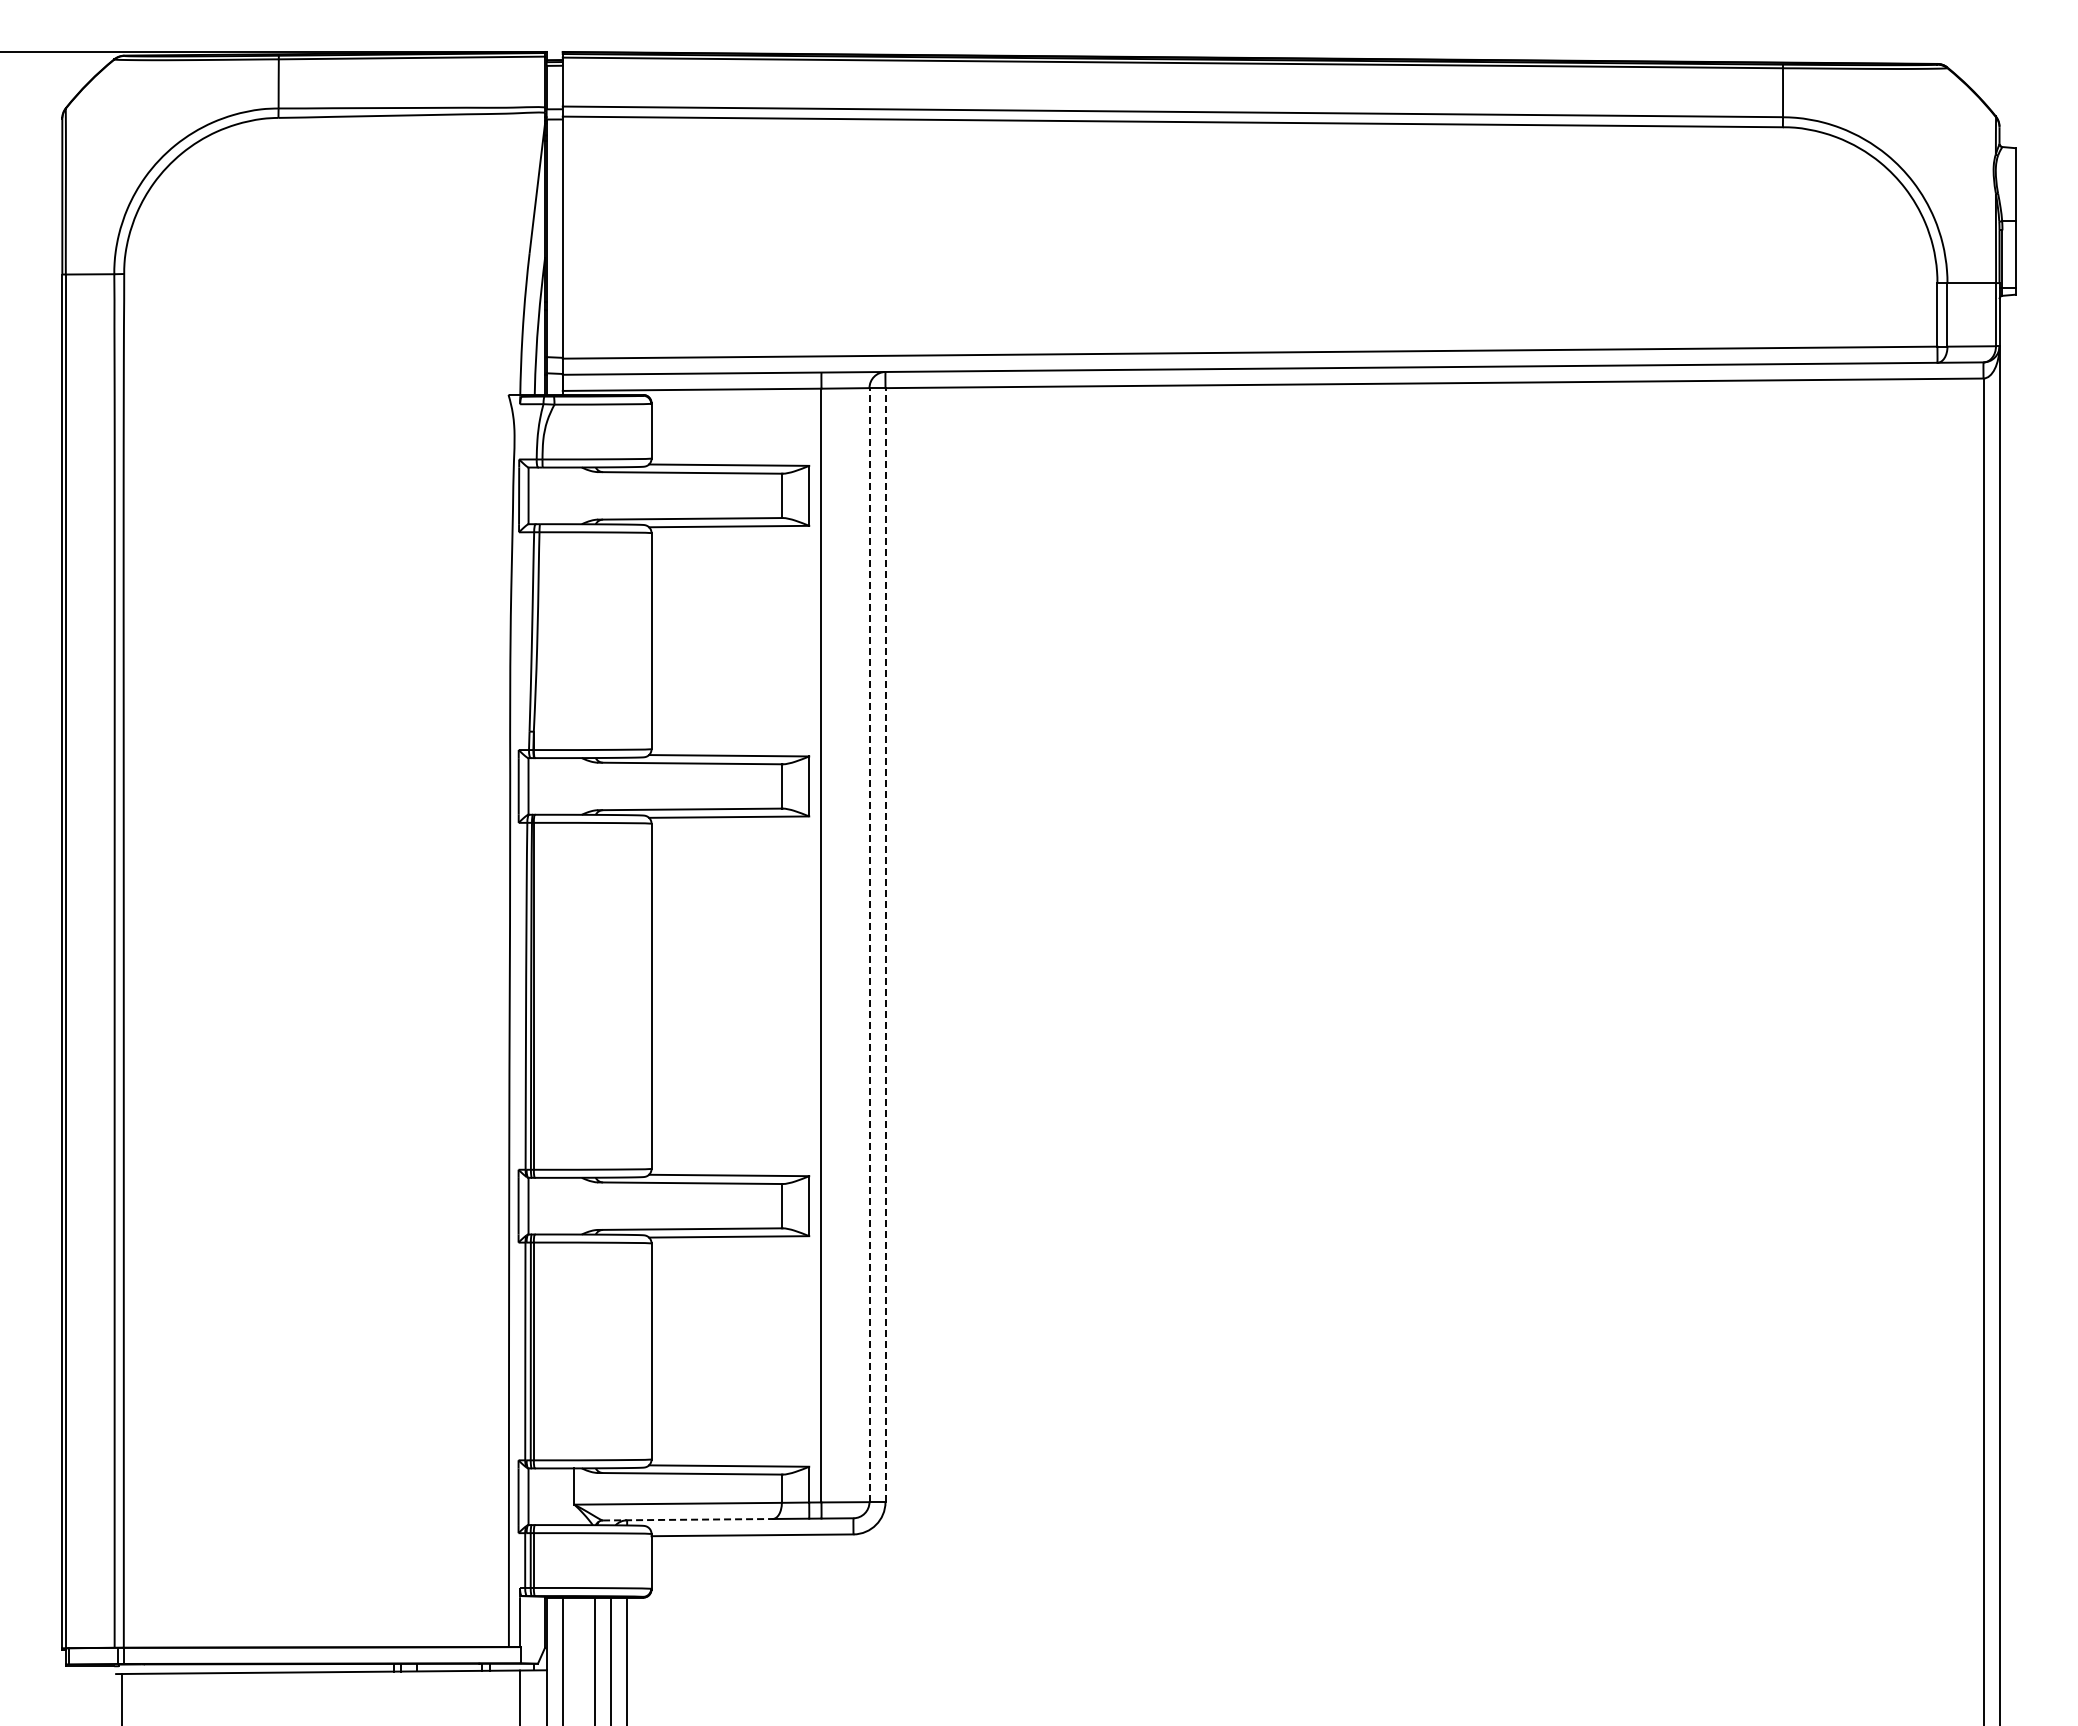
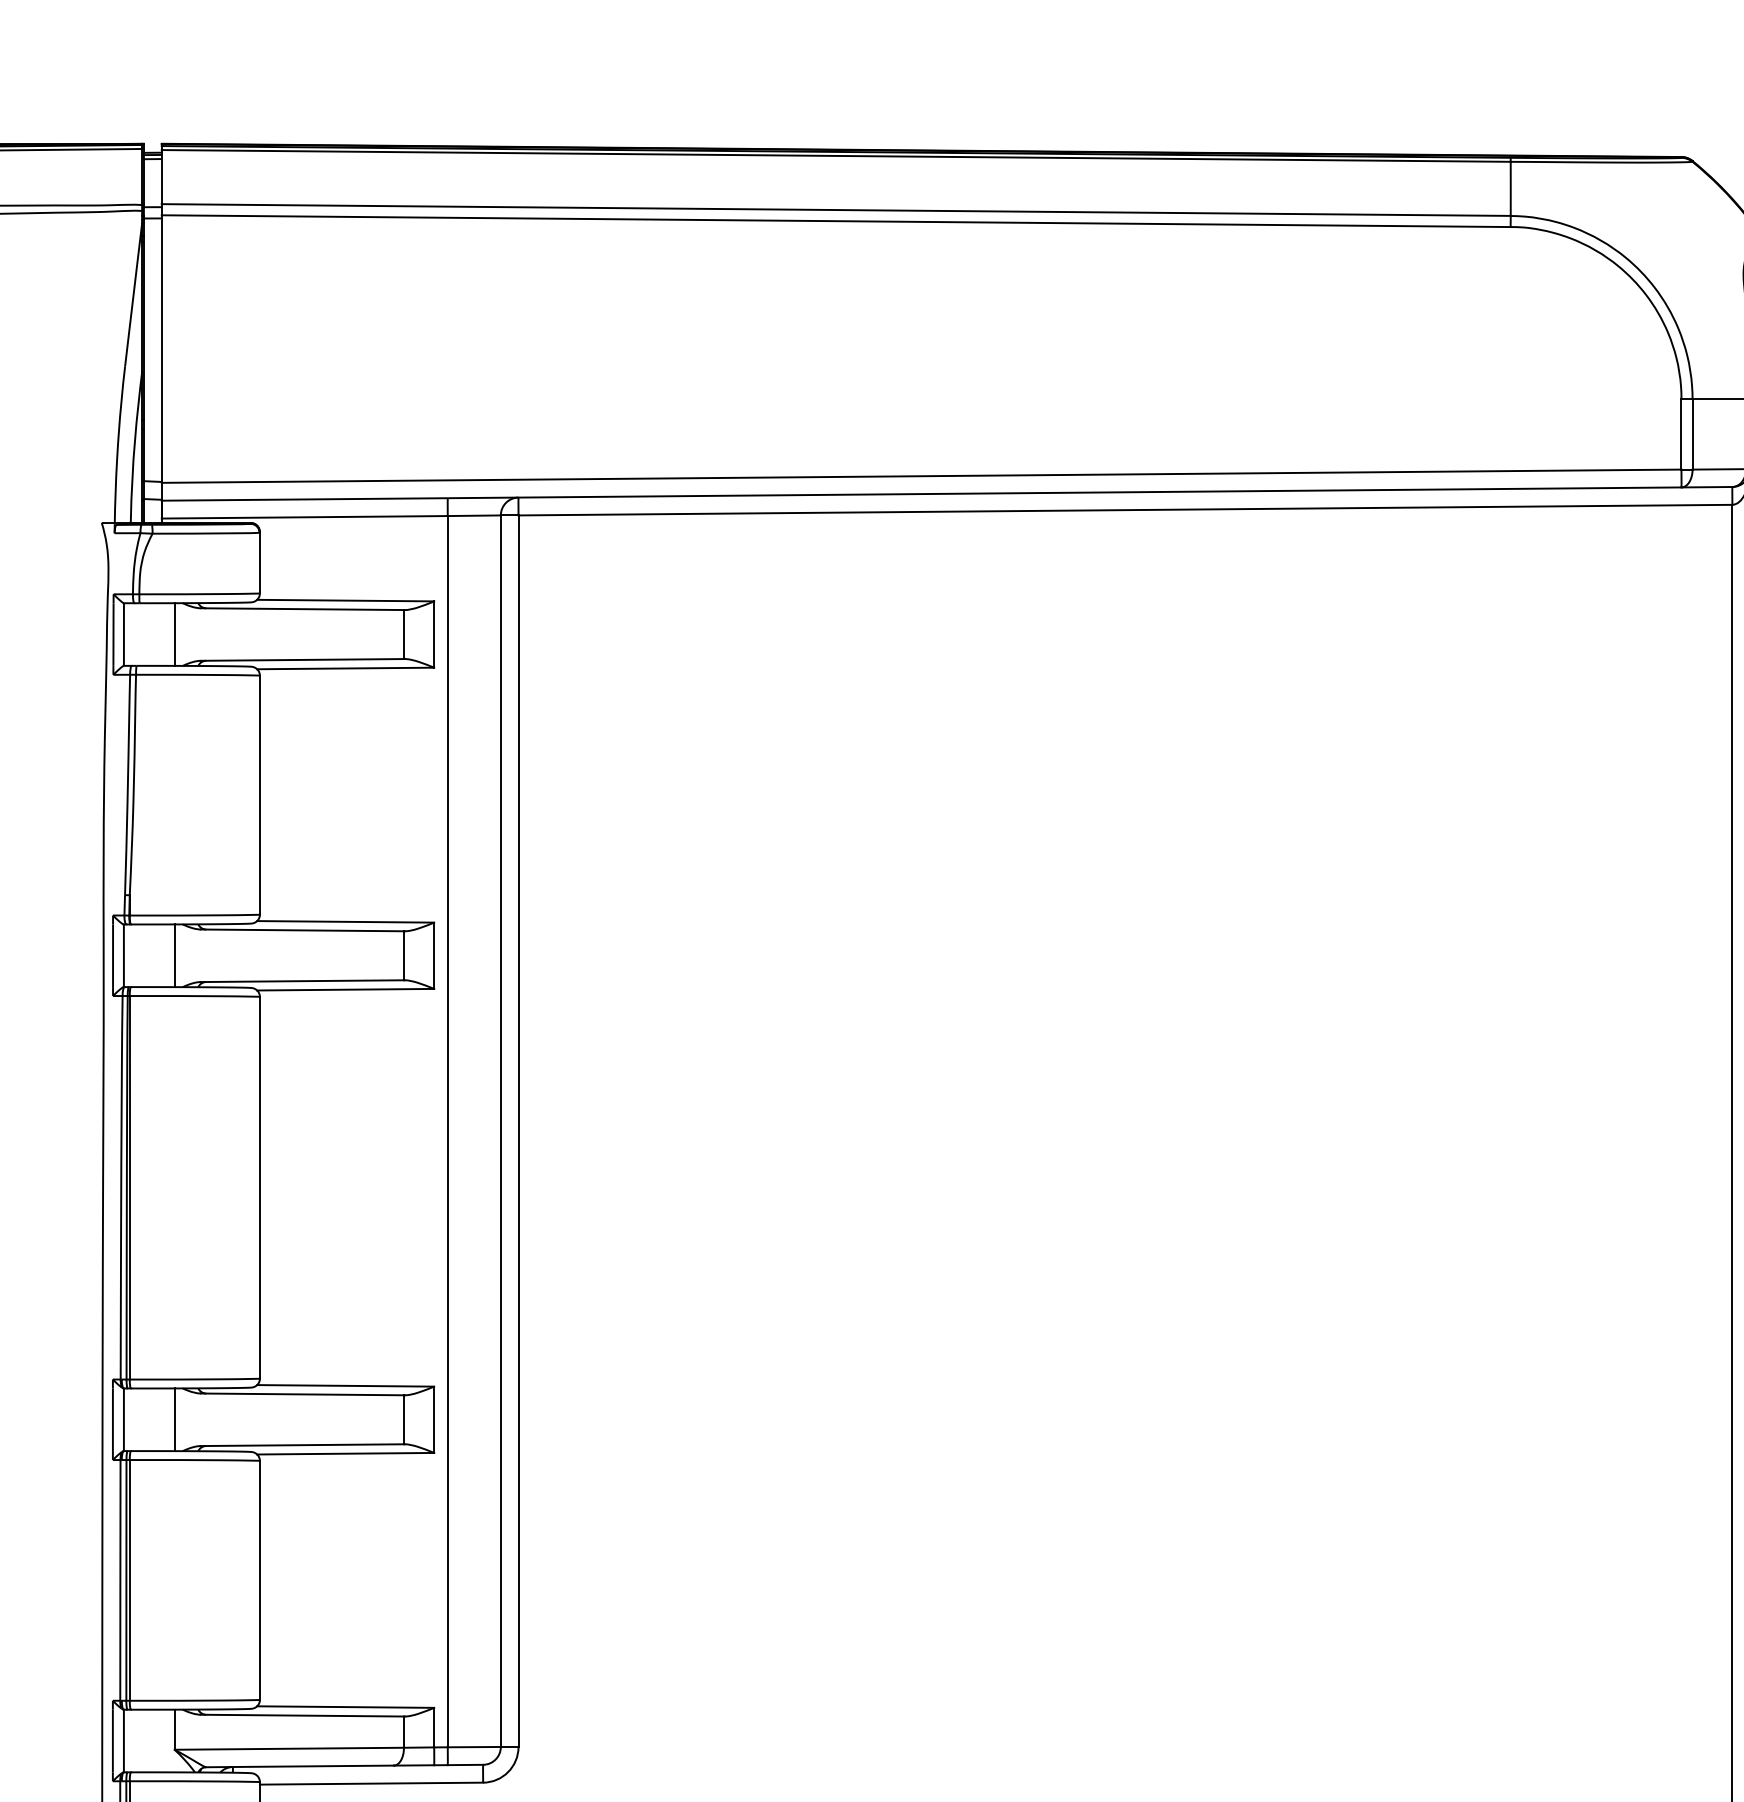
line: (574, 495) -> (174, 634), added
line: (574, 786) -> (174, 955), added
line: (869, 944) -> (500, 1130), dashed -> solid
line: (885, 944) -> (518, 1130), dashed -> solid
line: (574, 1205) -> (174, 1419), added
line: (687, 1519) -> (299, 1766), dashed -> solid

